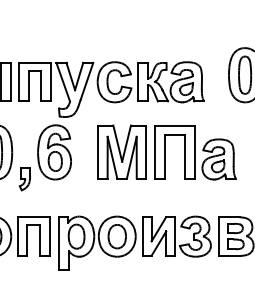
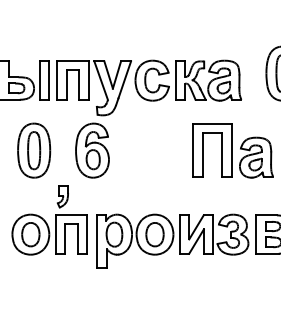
part: (121, 151) -> (159, 149), removed
part: (24, 179) -> (62, 196), moved

